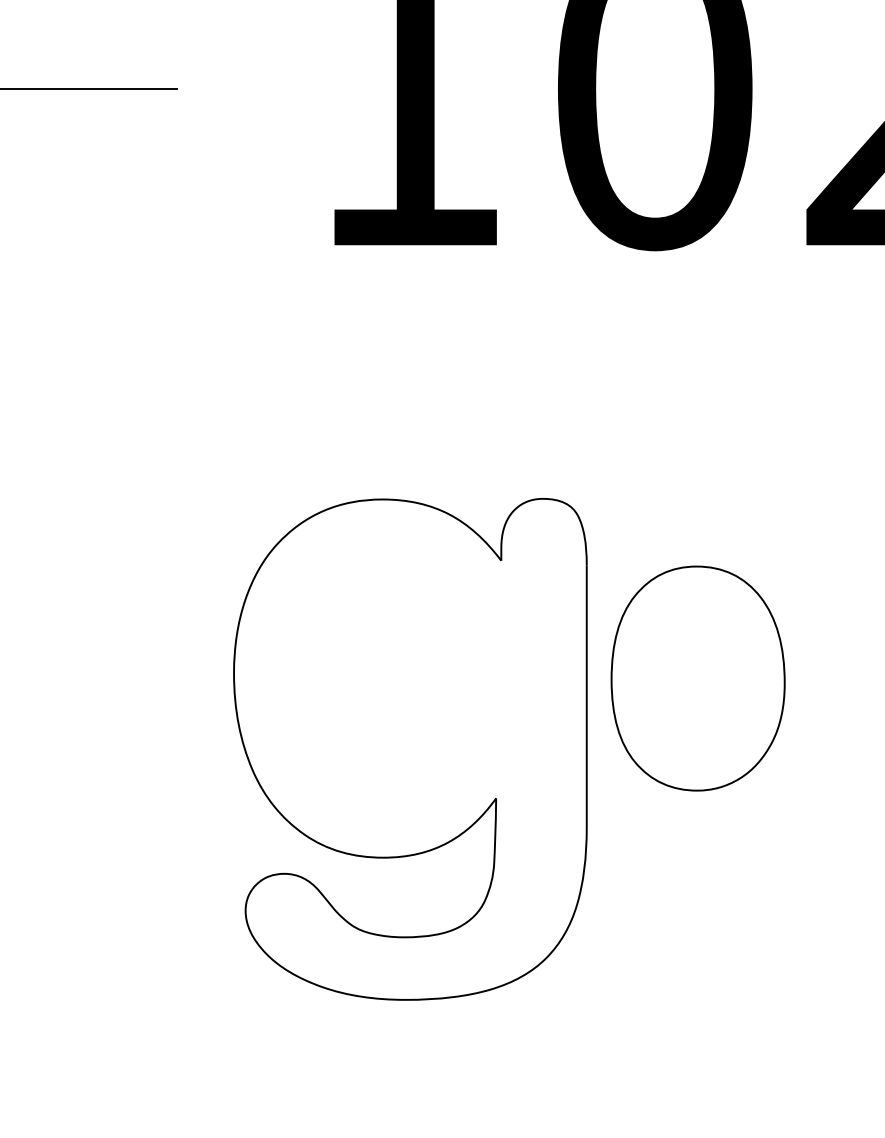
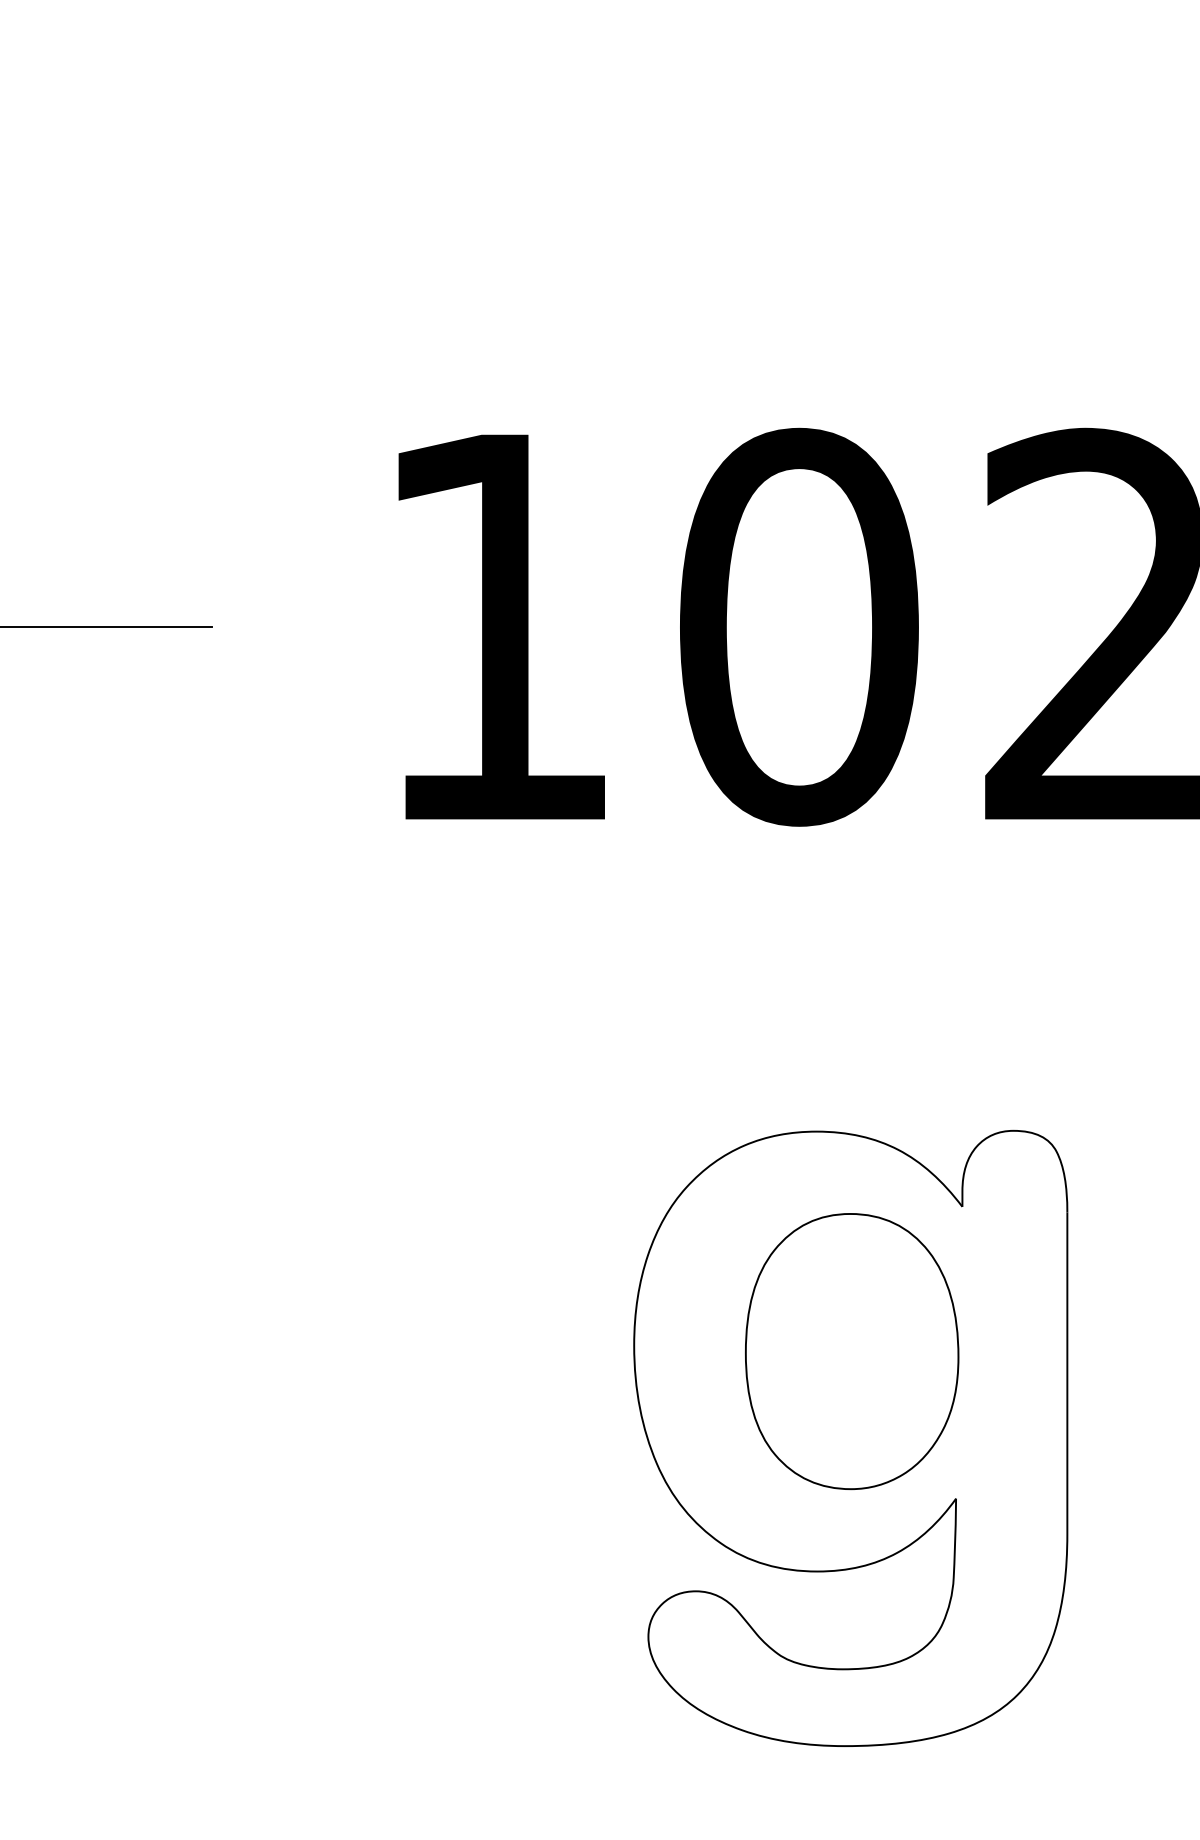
part: (410, 748) -> (850, 1437), moved

